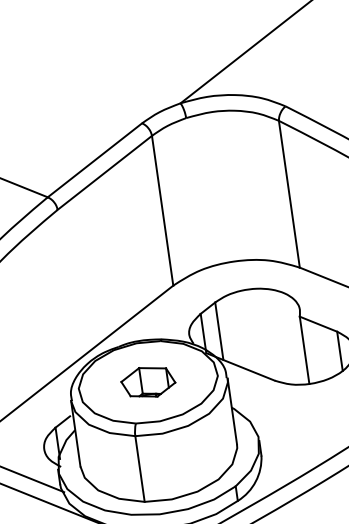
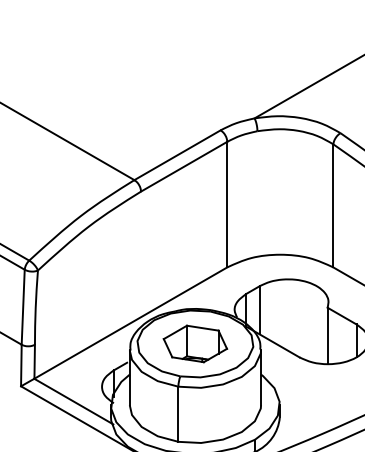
part: (148, 381) -> (195, 343), size x1.43

